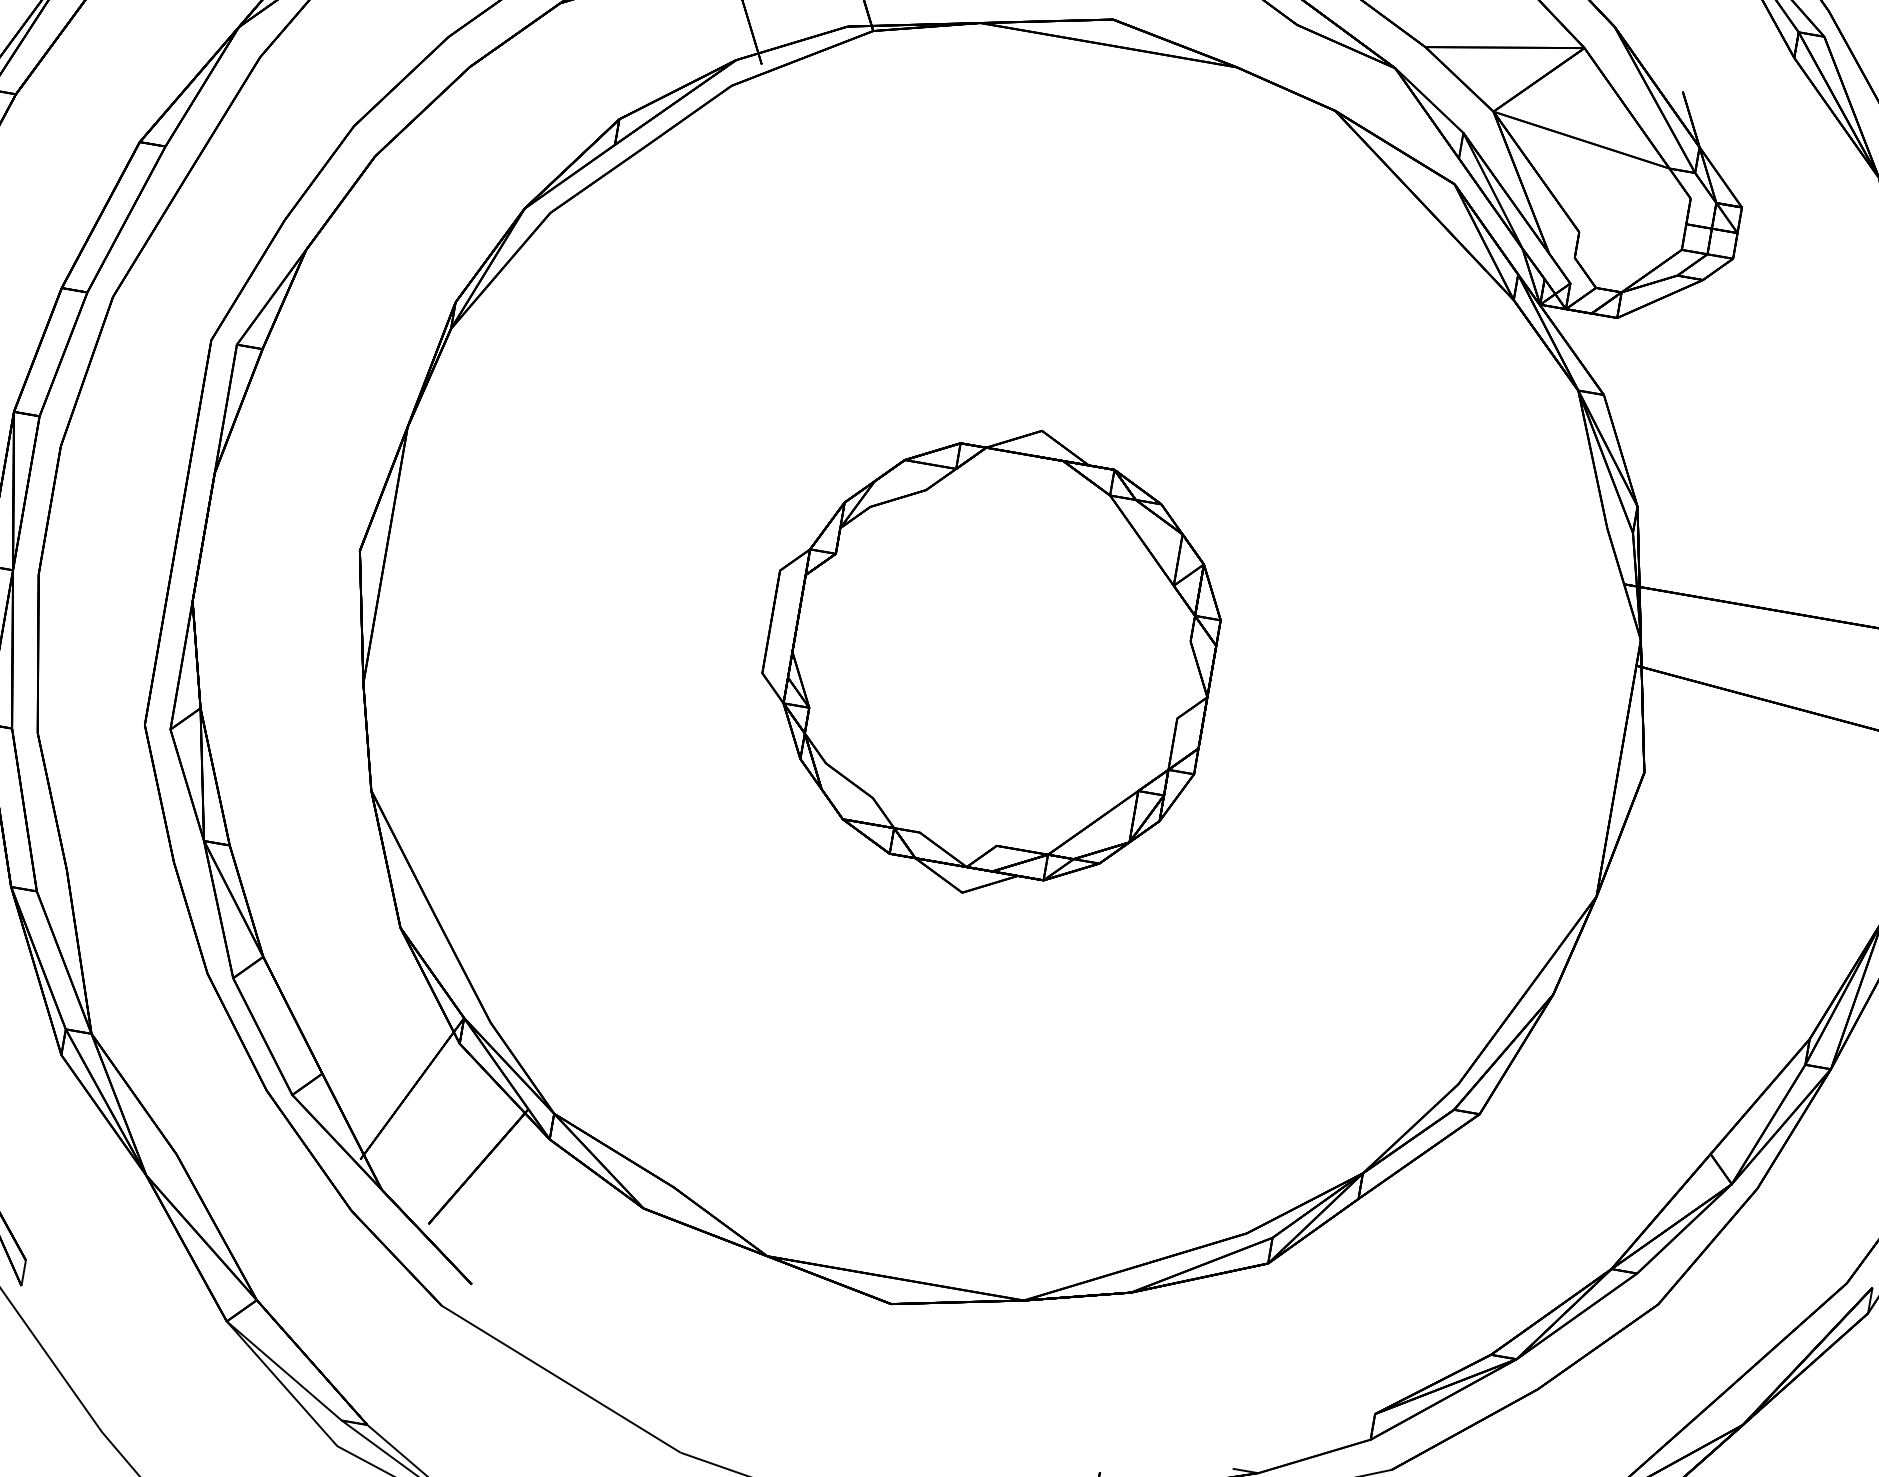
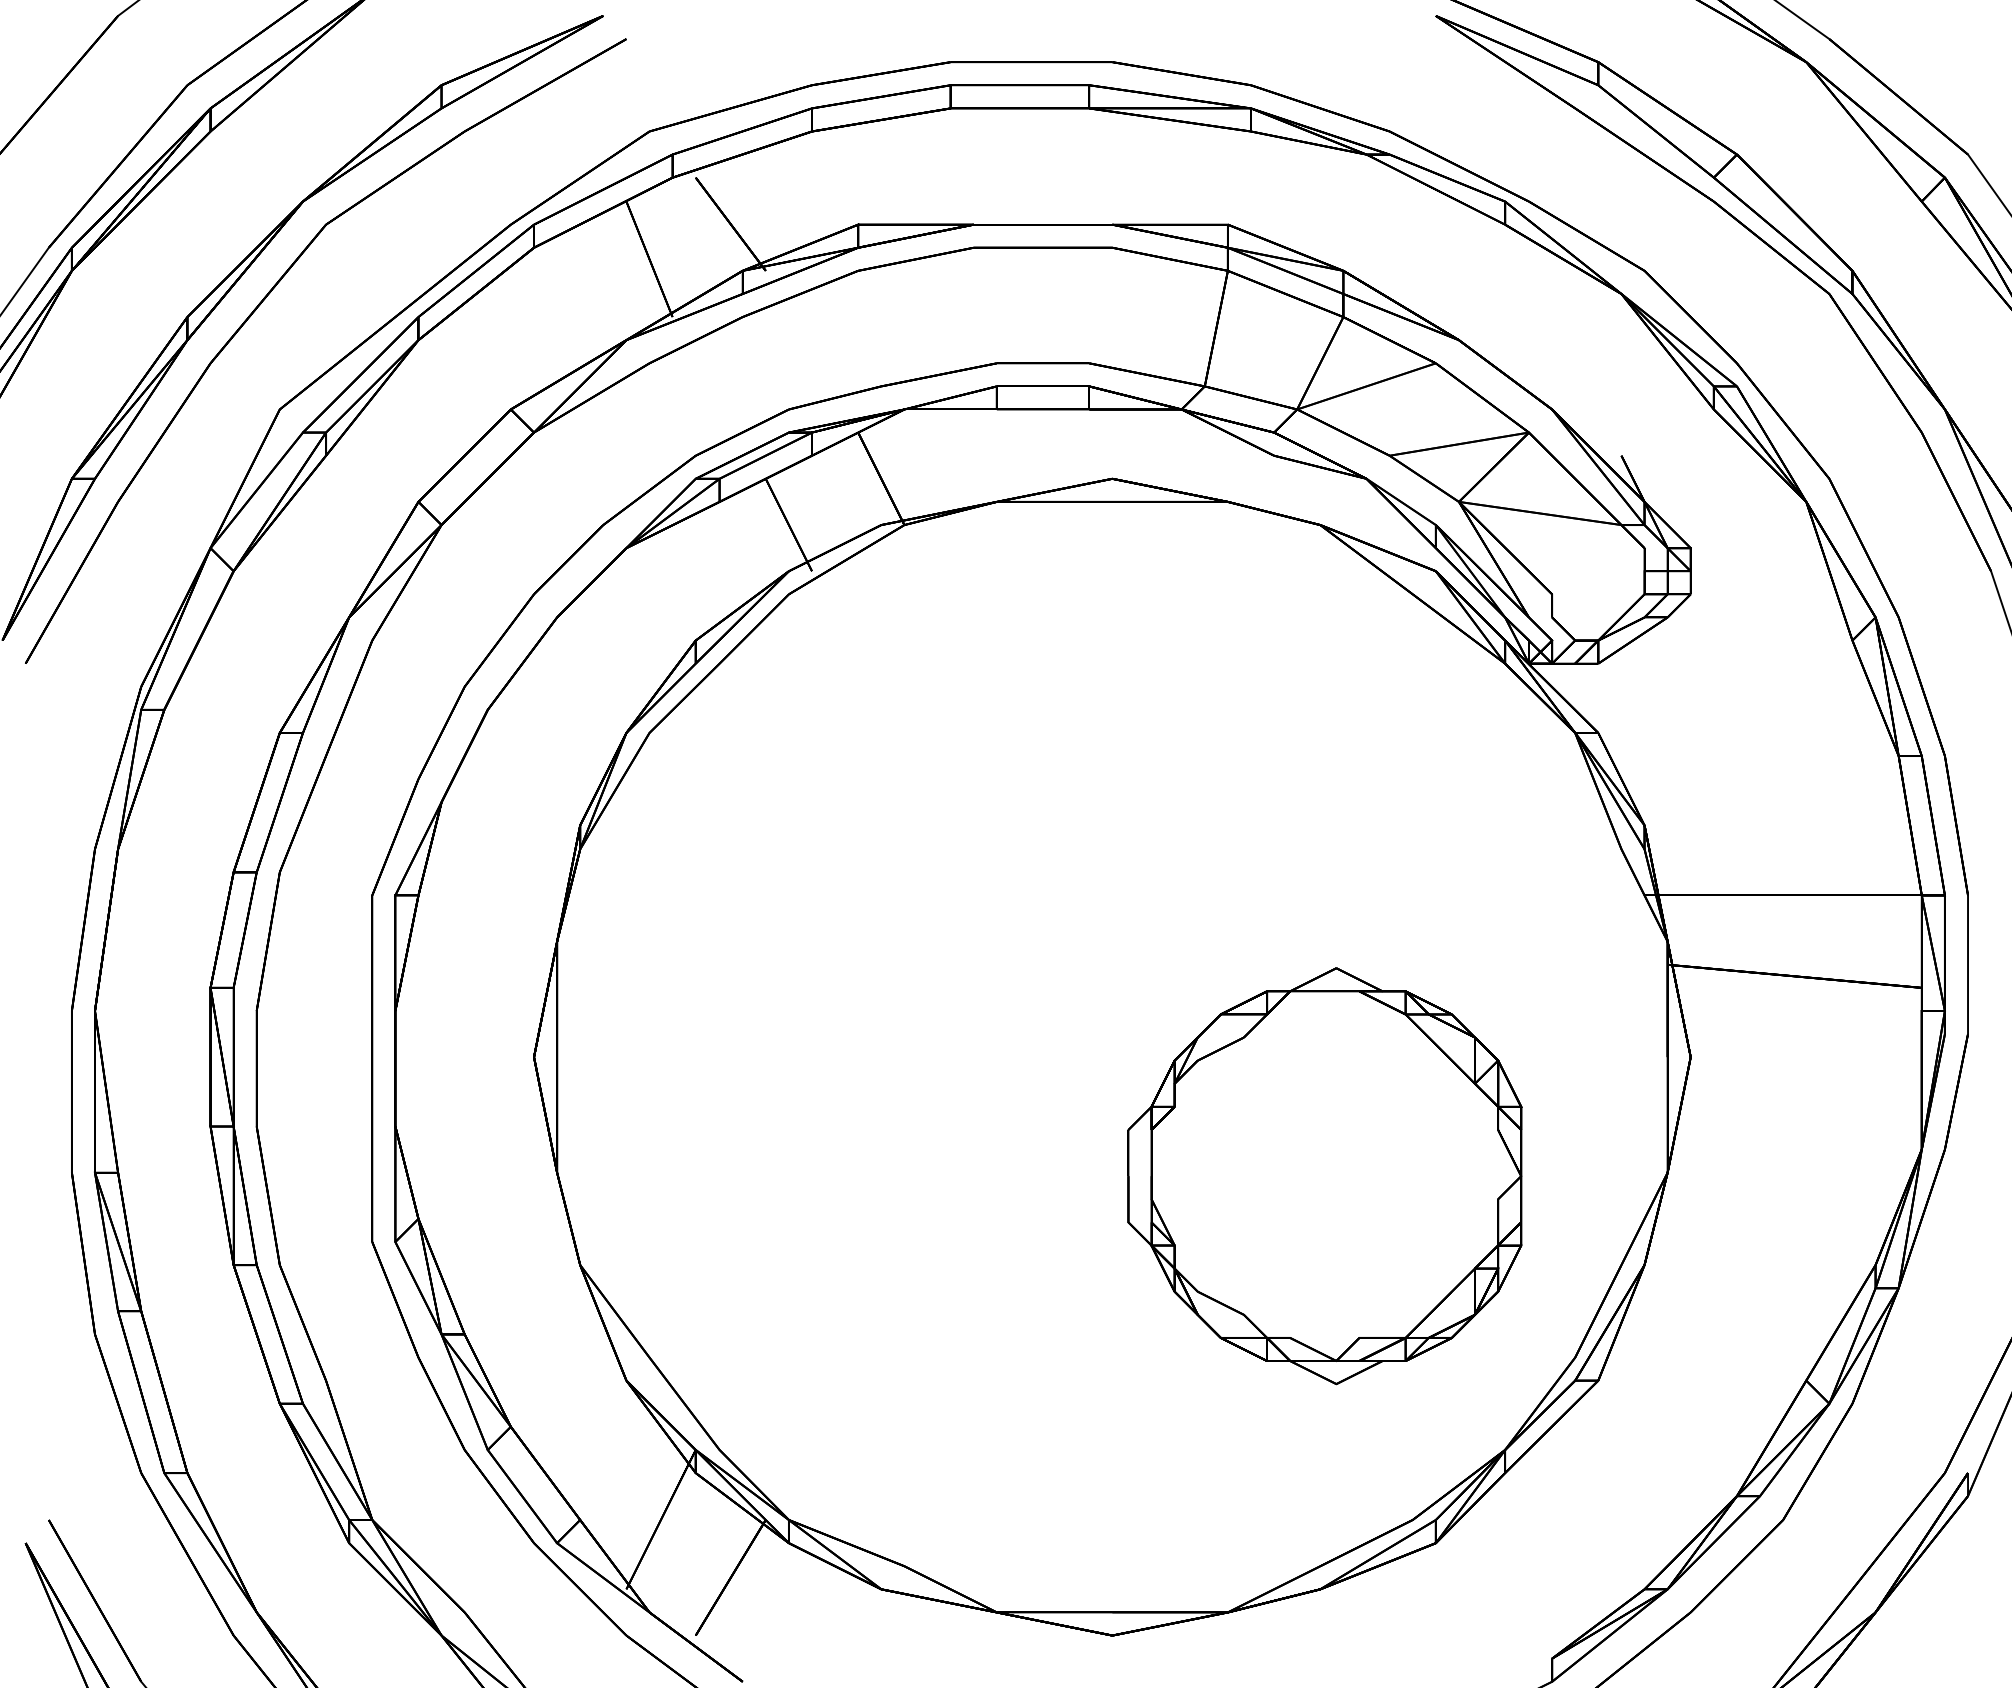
part: (988, 659) -> (1324, 1176), moved

